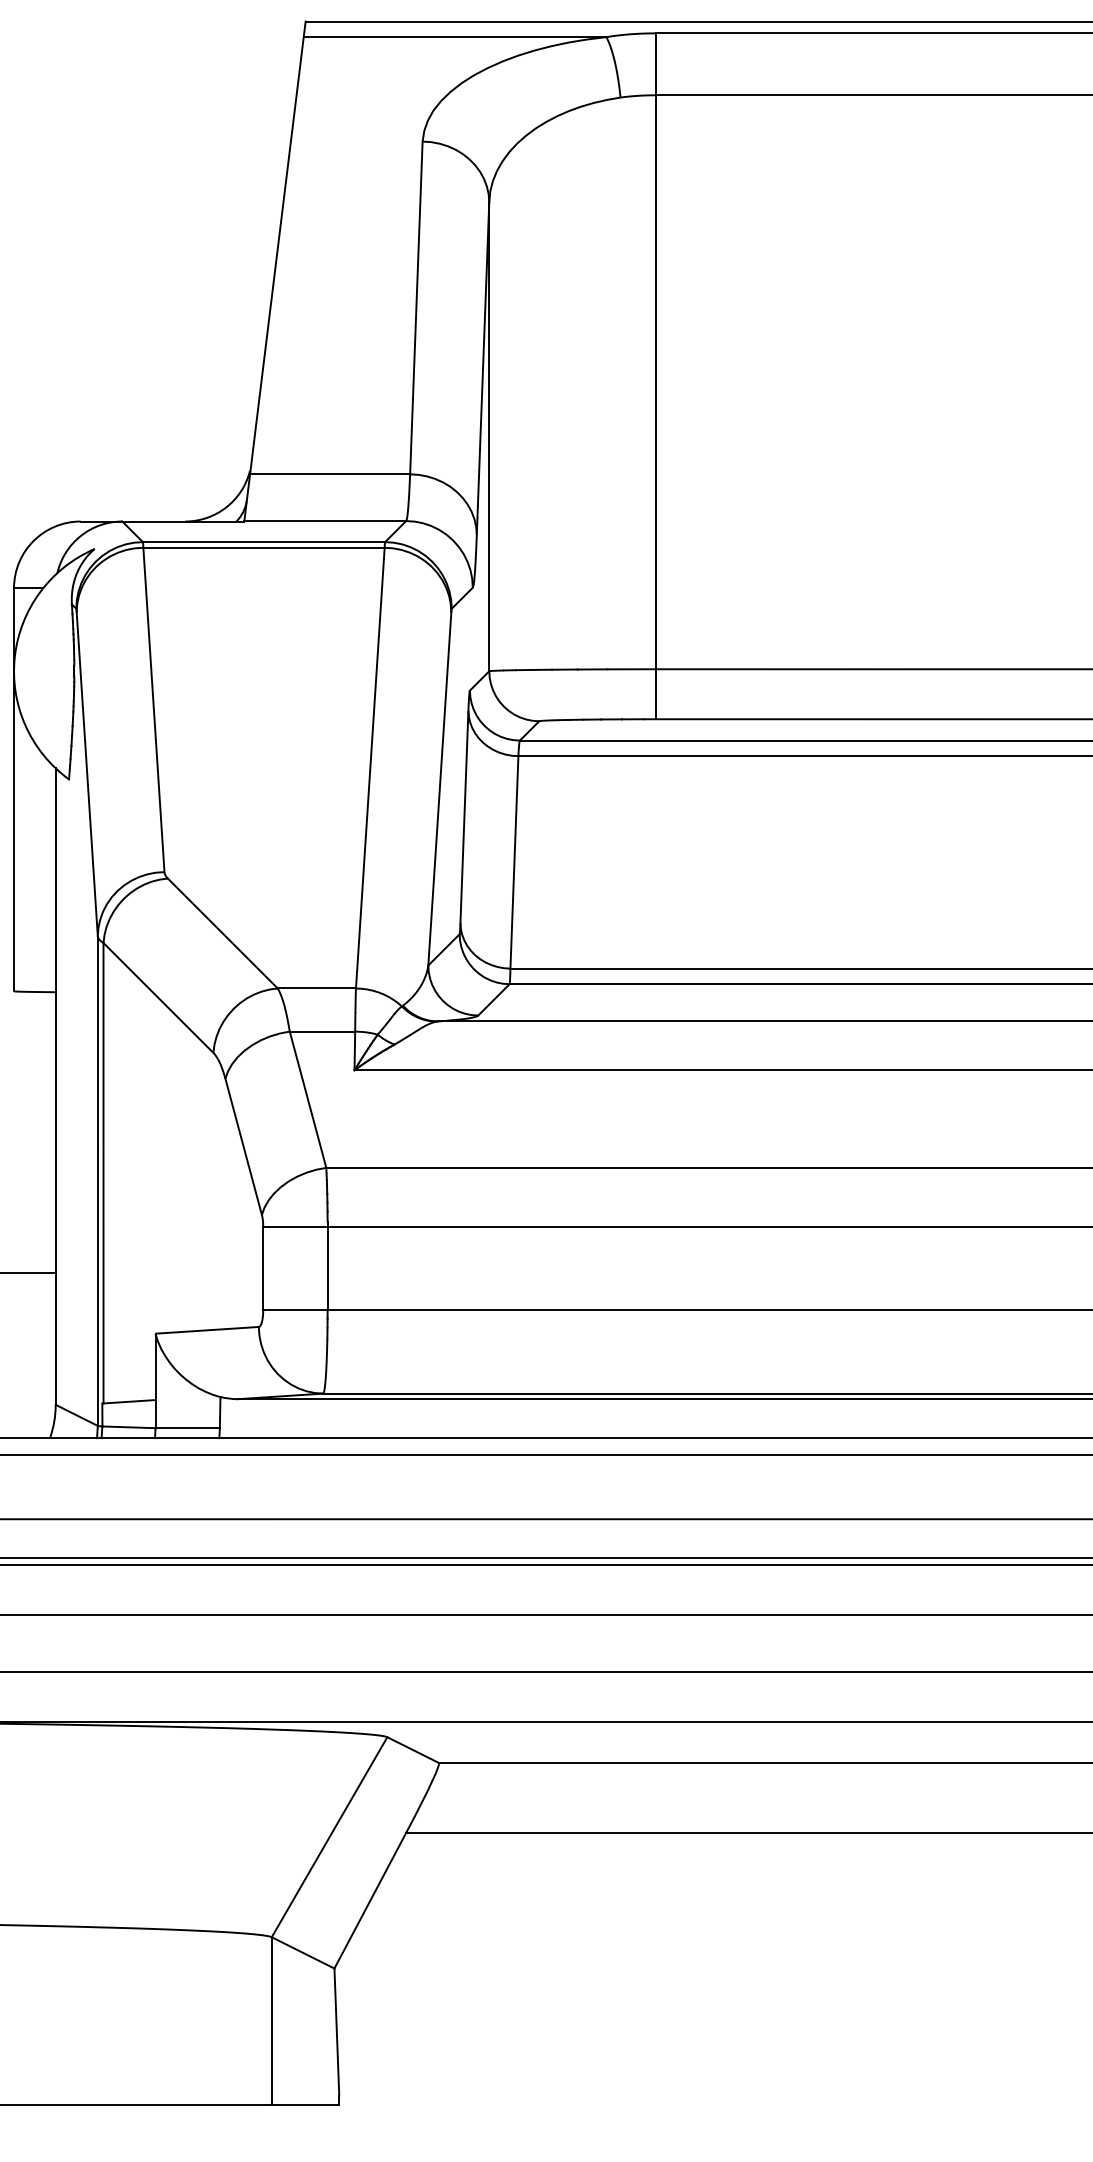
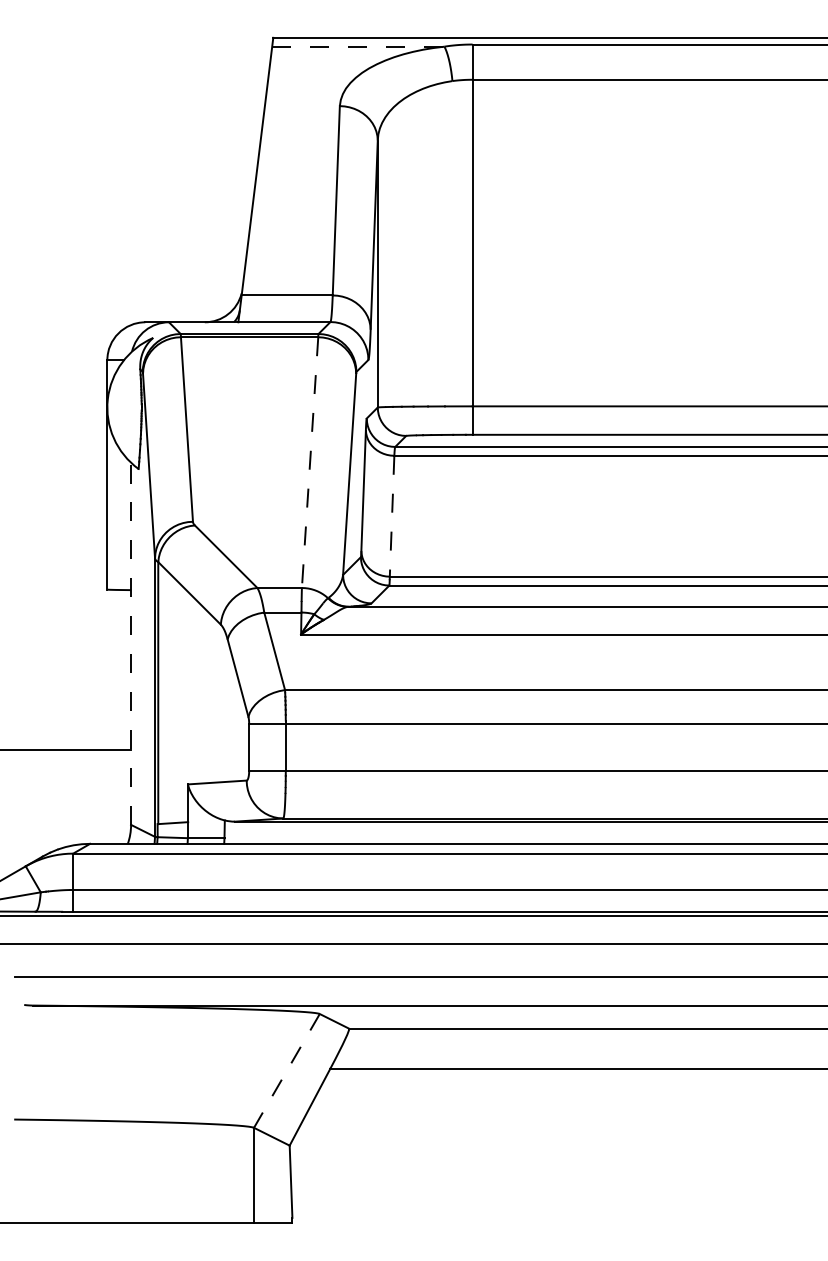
line: (455, 36) -> (358, 46), solid -> dashed
line: (371, 767) -> (310, 462), solid -> dashed
line: (515, 862) -> (392, 516), solid -> dashed
line: (56, 1086) -> (131, 643), solid -> dashed
line: (328, 1836) -> (286, 1070), solid -> dashed

